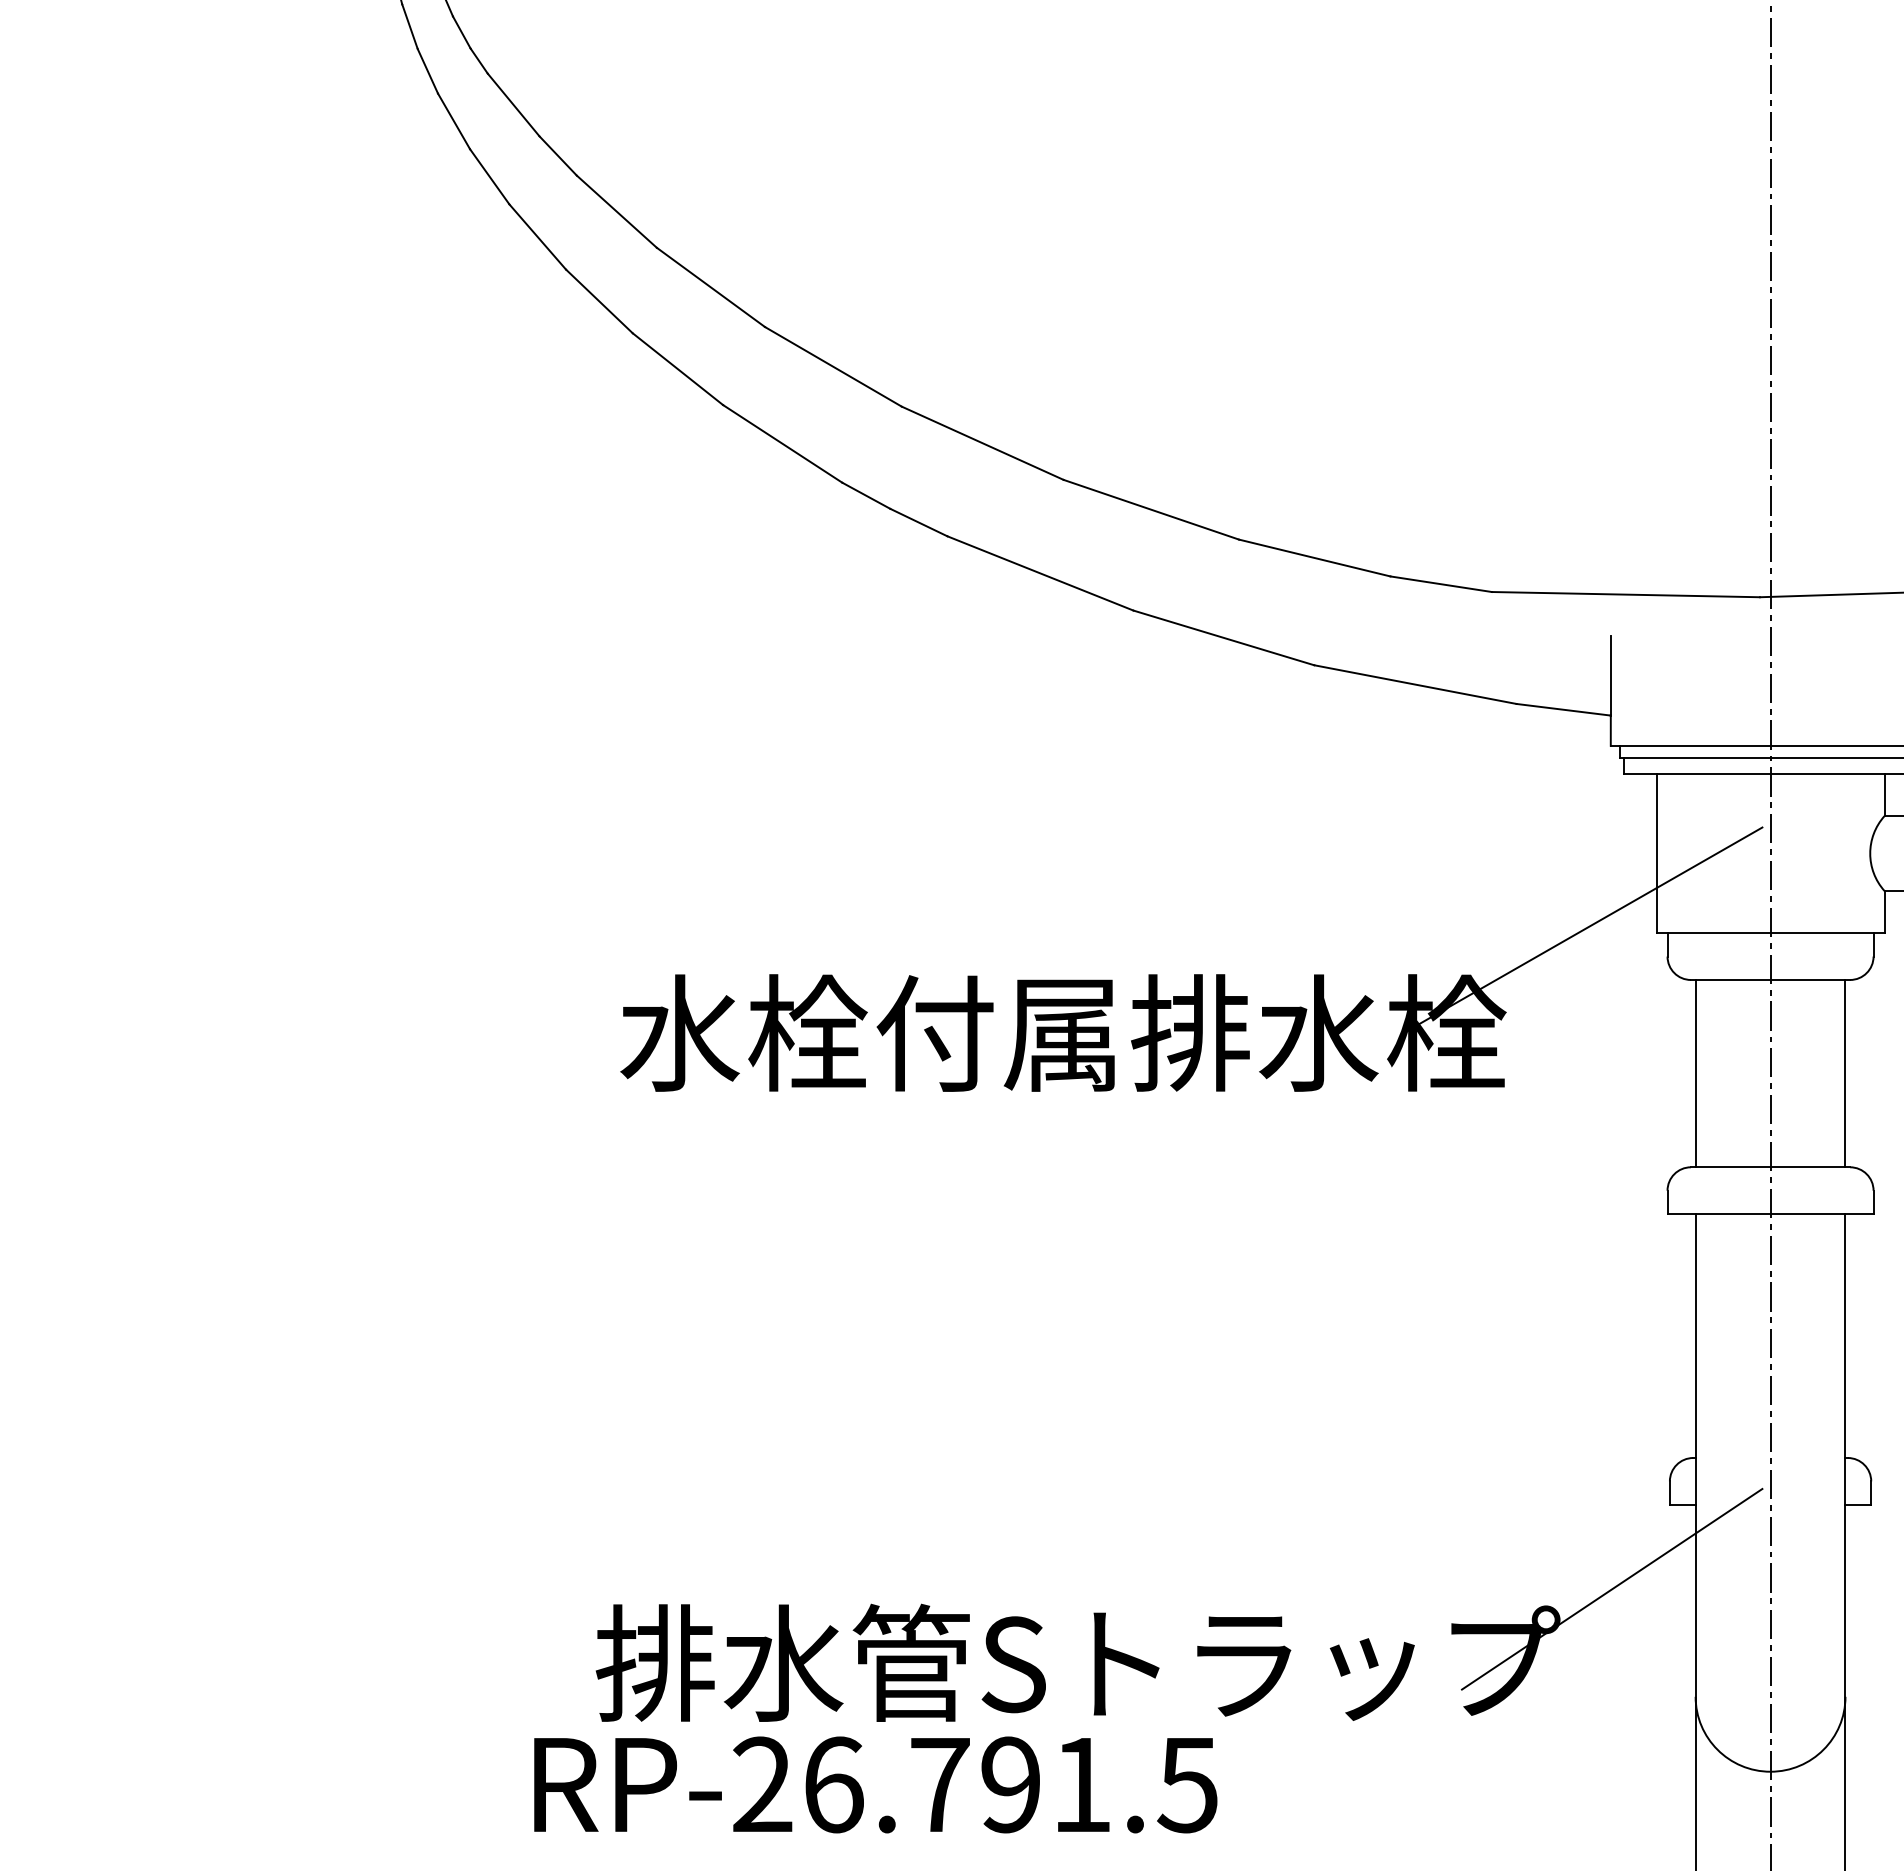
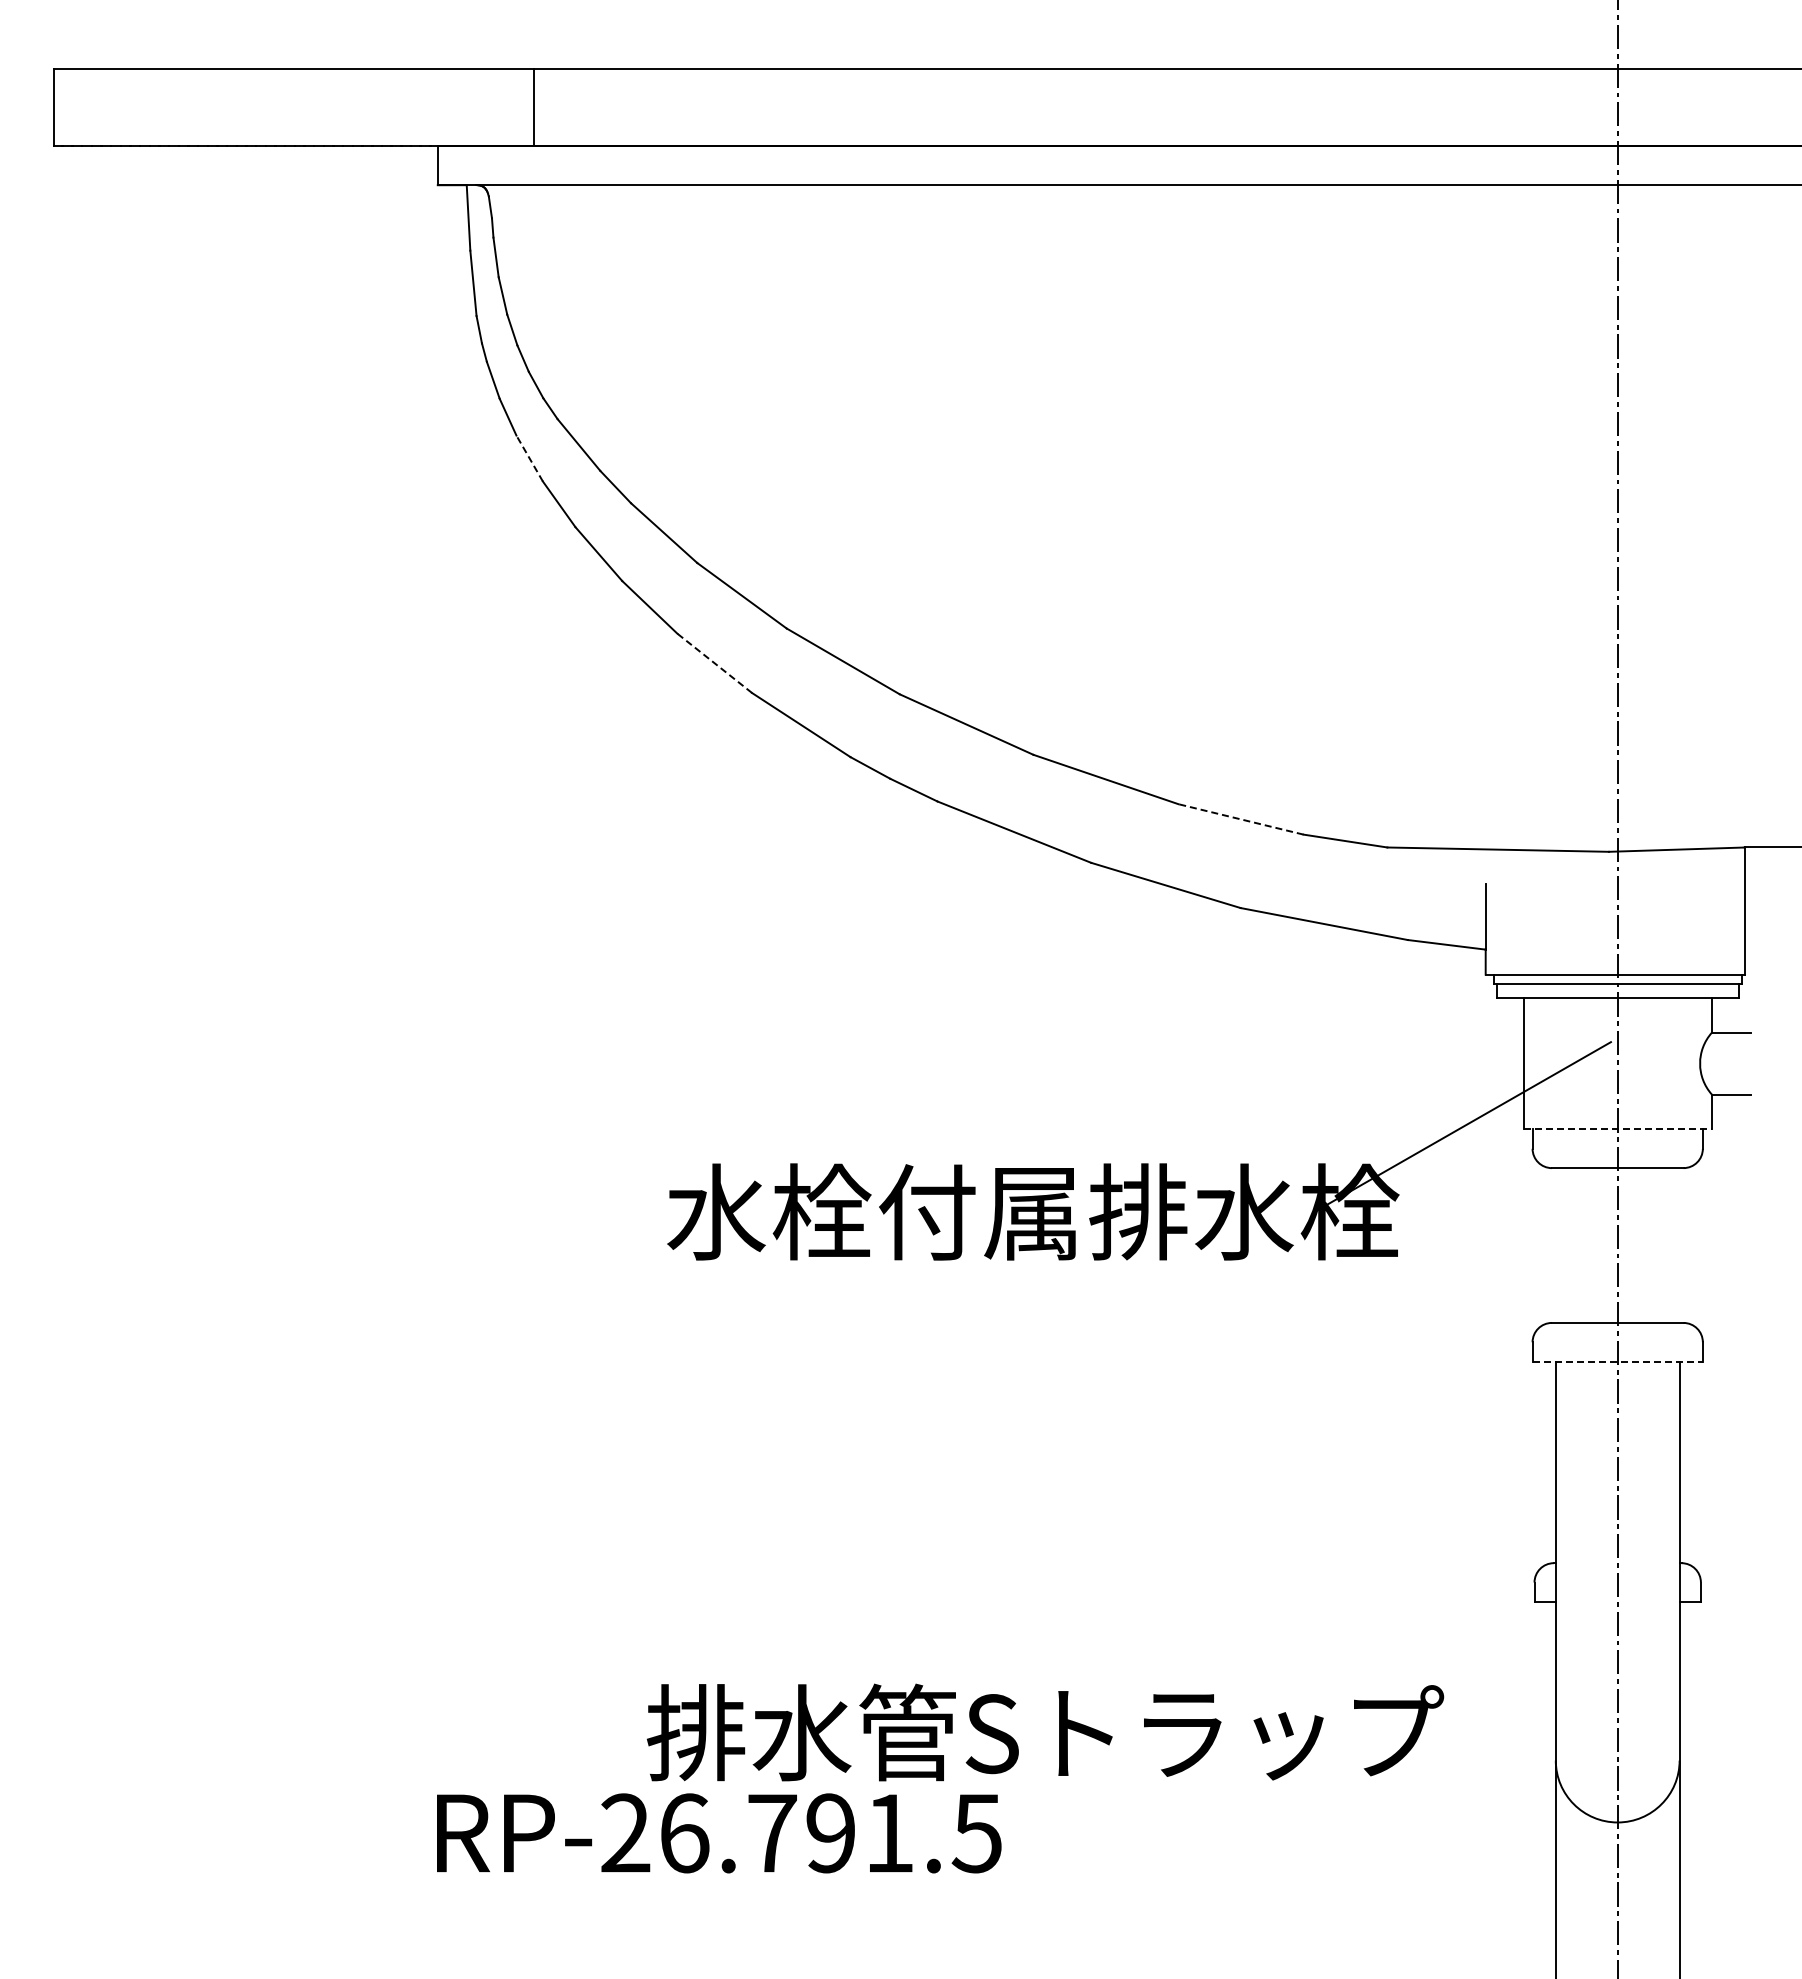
line: (453, 121) -> (529, 458), solid -> dashed
line: (677, 369) -> (714, 663), solid -> dashed
line: (1314, 558) -> (1240, 819), solid -> dashed
line: (1771, 933) -> (1618, 1129), solid -> dashed
line: (1695, 1073) -> (1555, 1245), removed
line: (1845, 1073) -> (1679, 1245), removed
line: (1771, 1213) -> (1618, 1361), solid -> dashed
line: (1611, 1589) -> (1486, 1671), removed
text: (876, 1785) -> (719, 1833), moved

